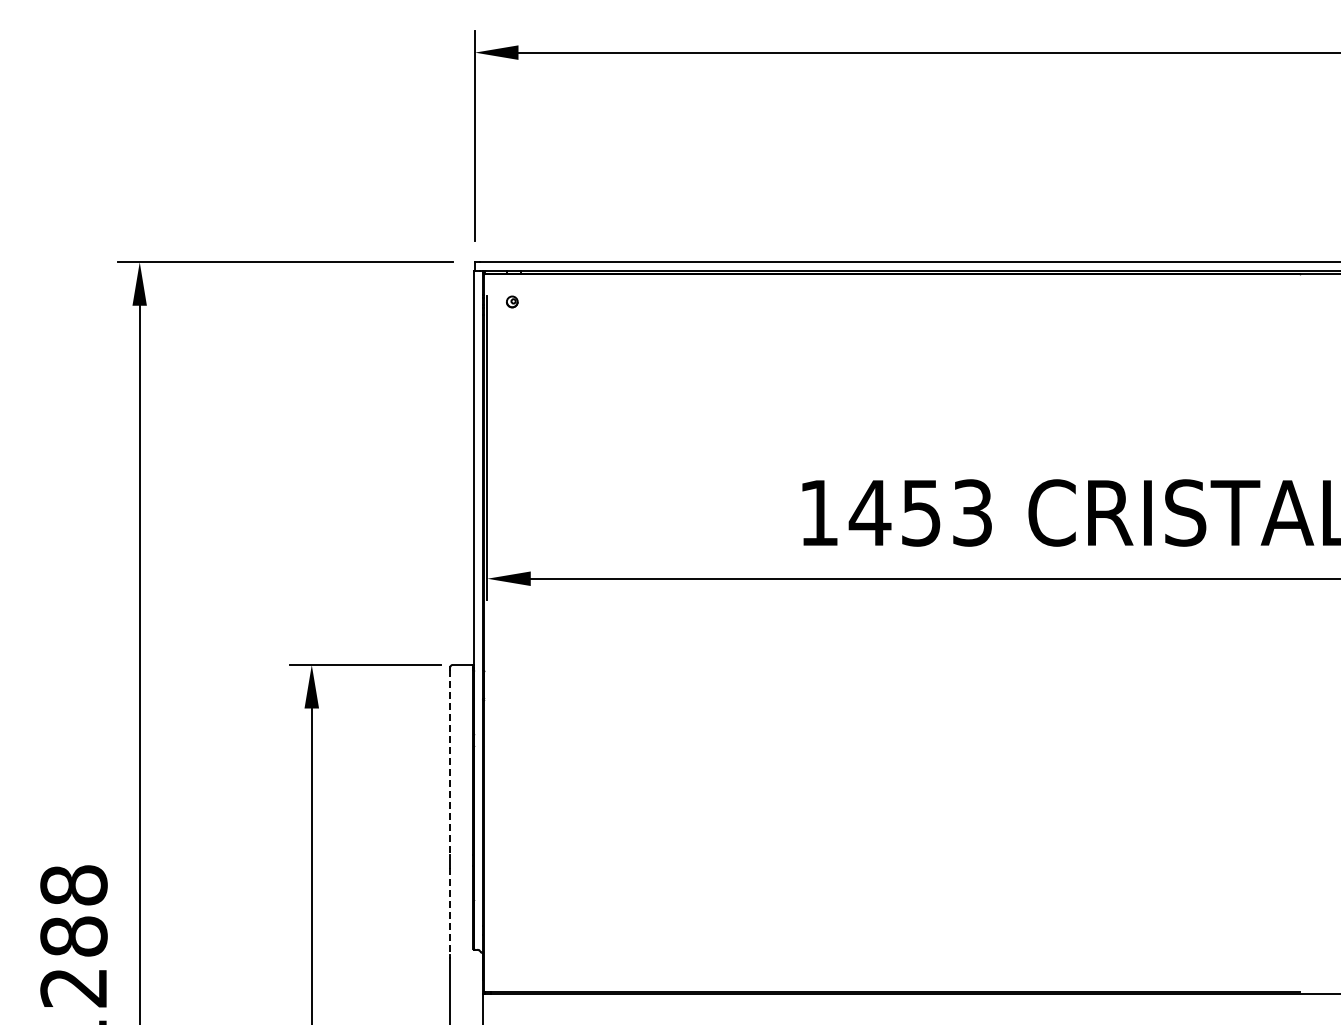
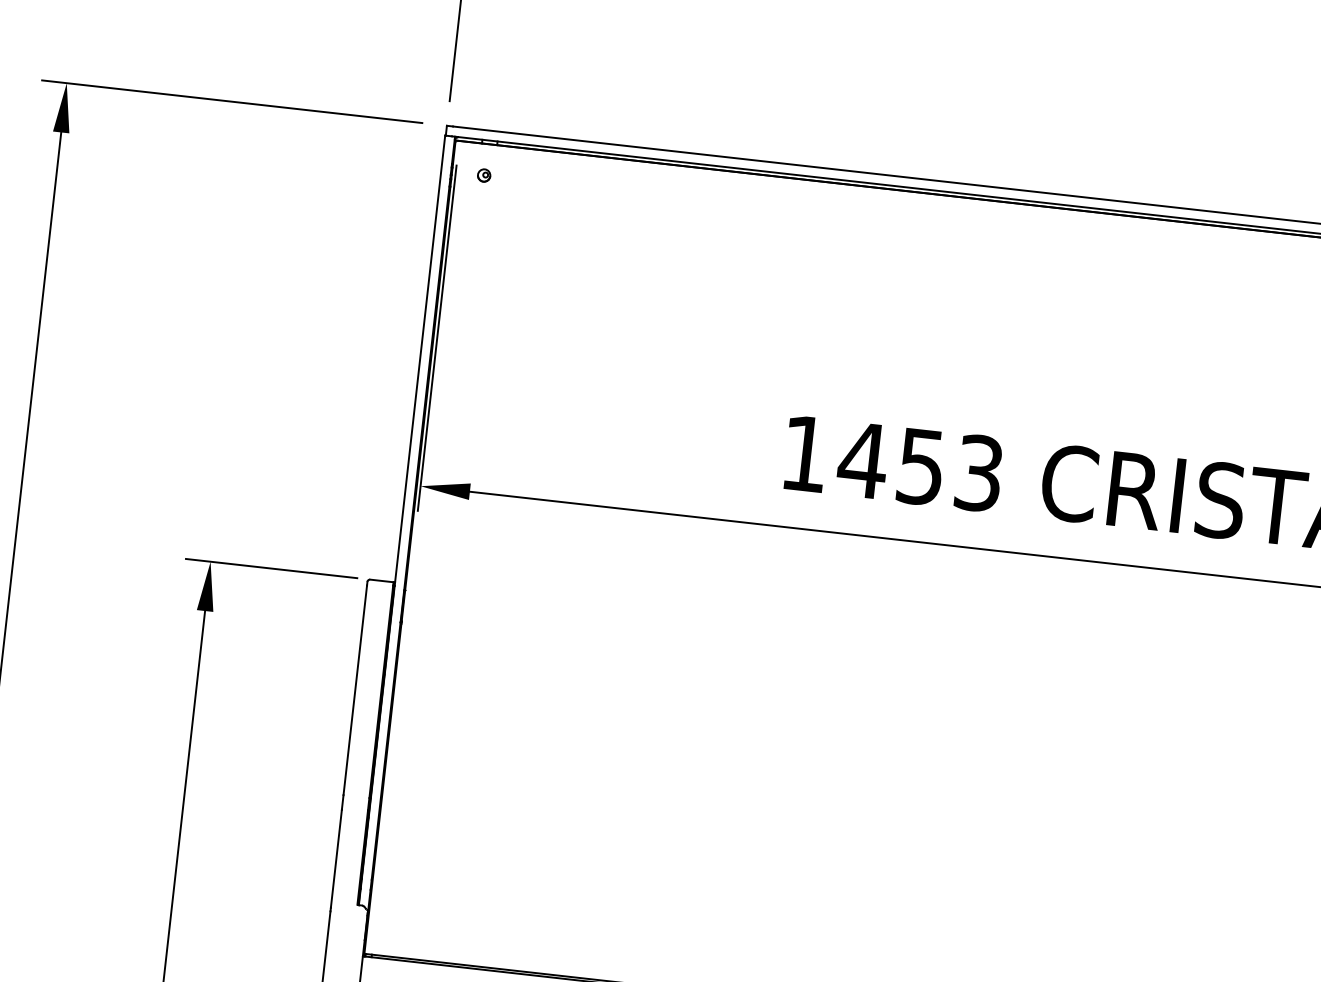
line: (450, 763) -> (355, 691), dashed -> solid
line: (450, 911) -> (336, 858), dashed -> solid

